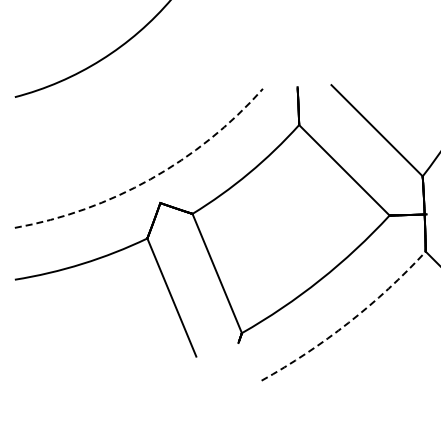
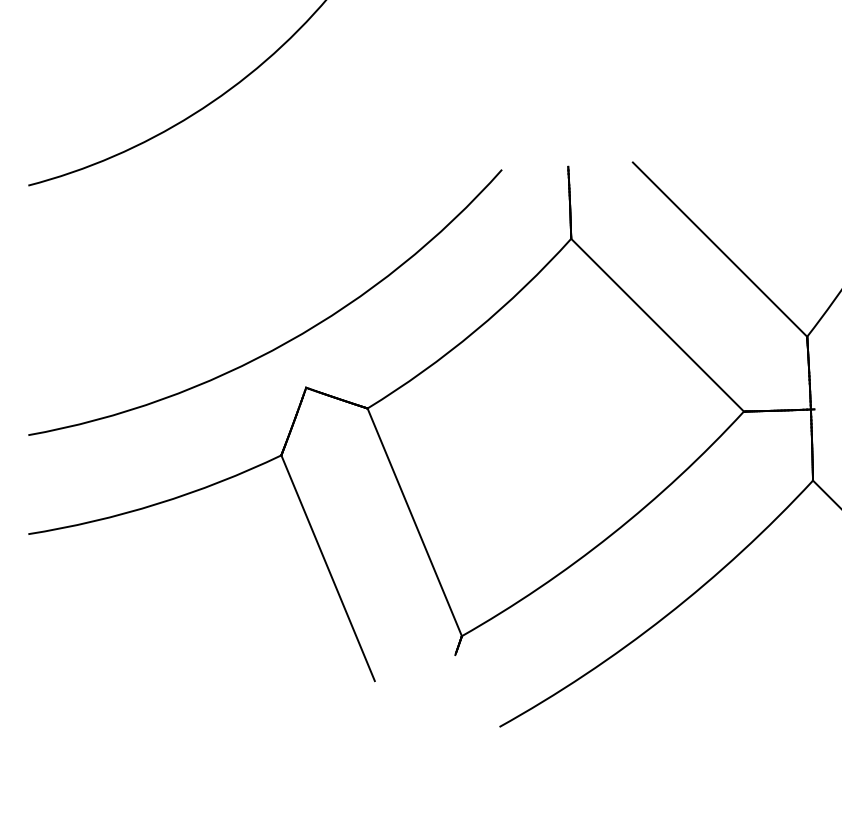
arc: (150, 179) -> (287, 342), dashed -> solid
arc: (348, 322) -> (665, 615), dashed -> solid

